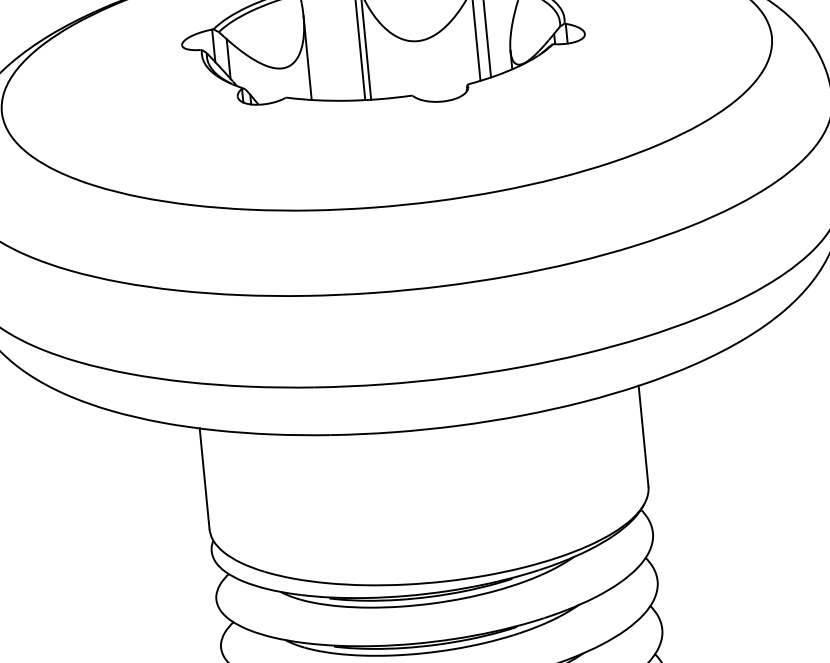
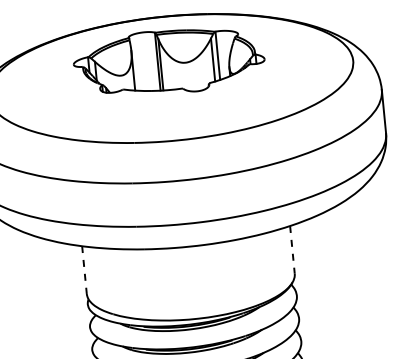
line: (643, 435) -> (292, 249), solid -> dashed
line: (204, 479) -> (84, 270), solid -> dashed

